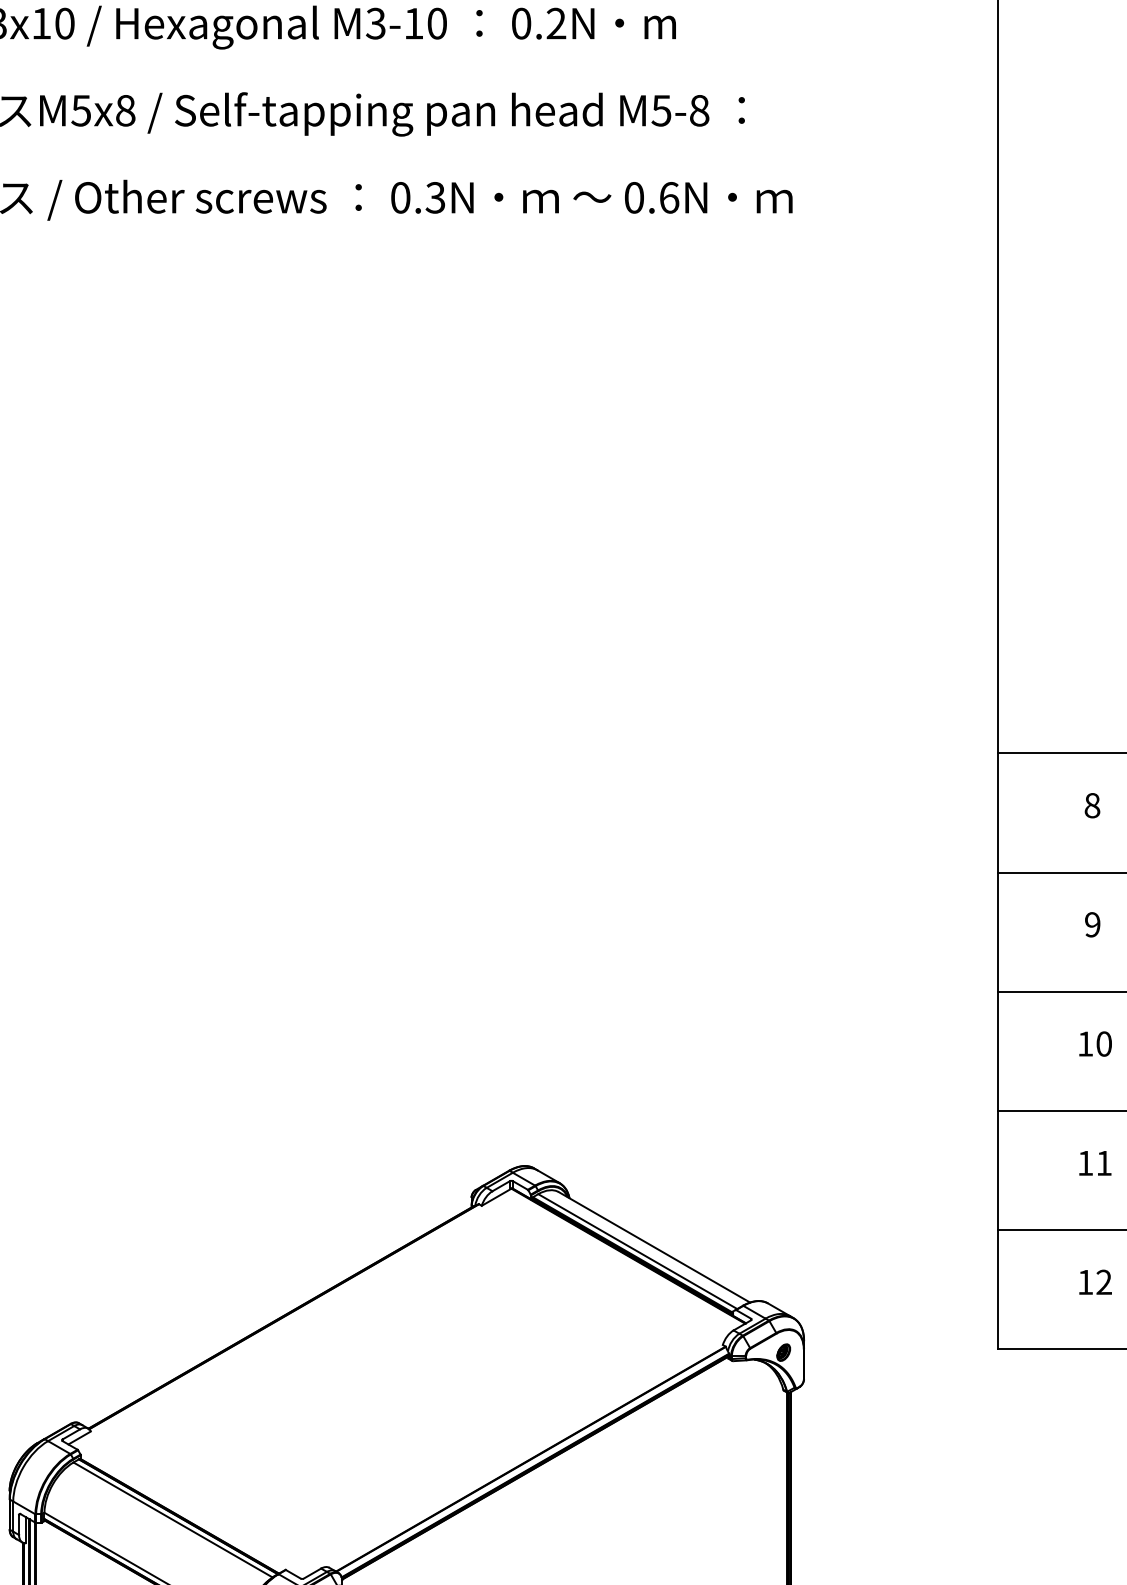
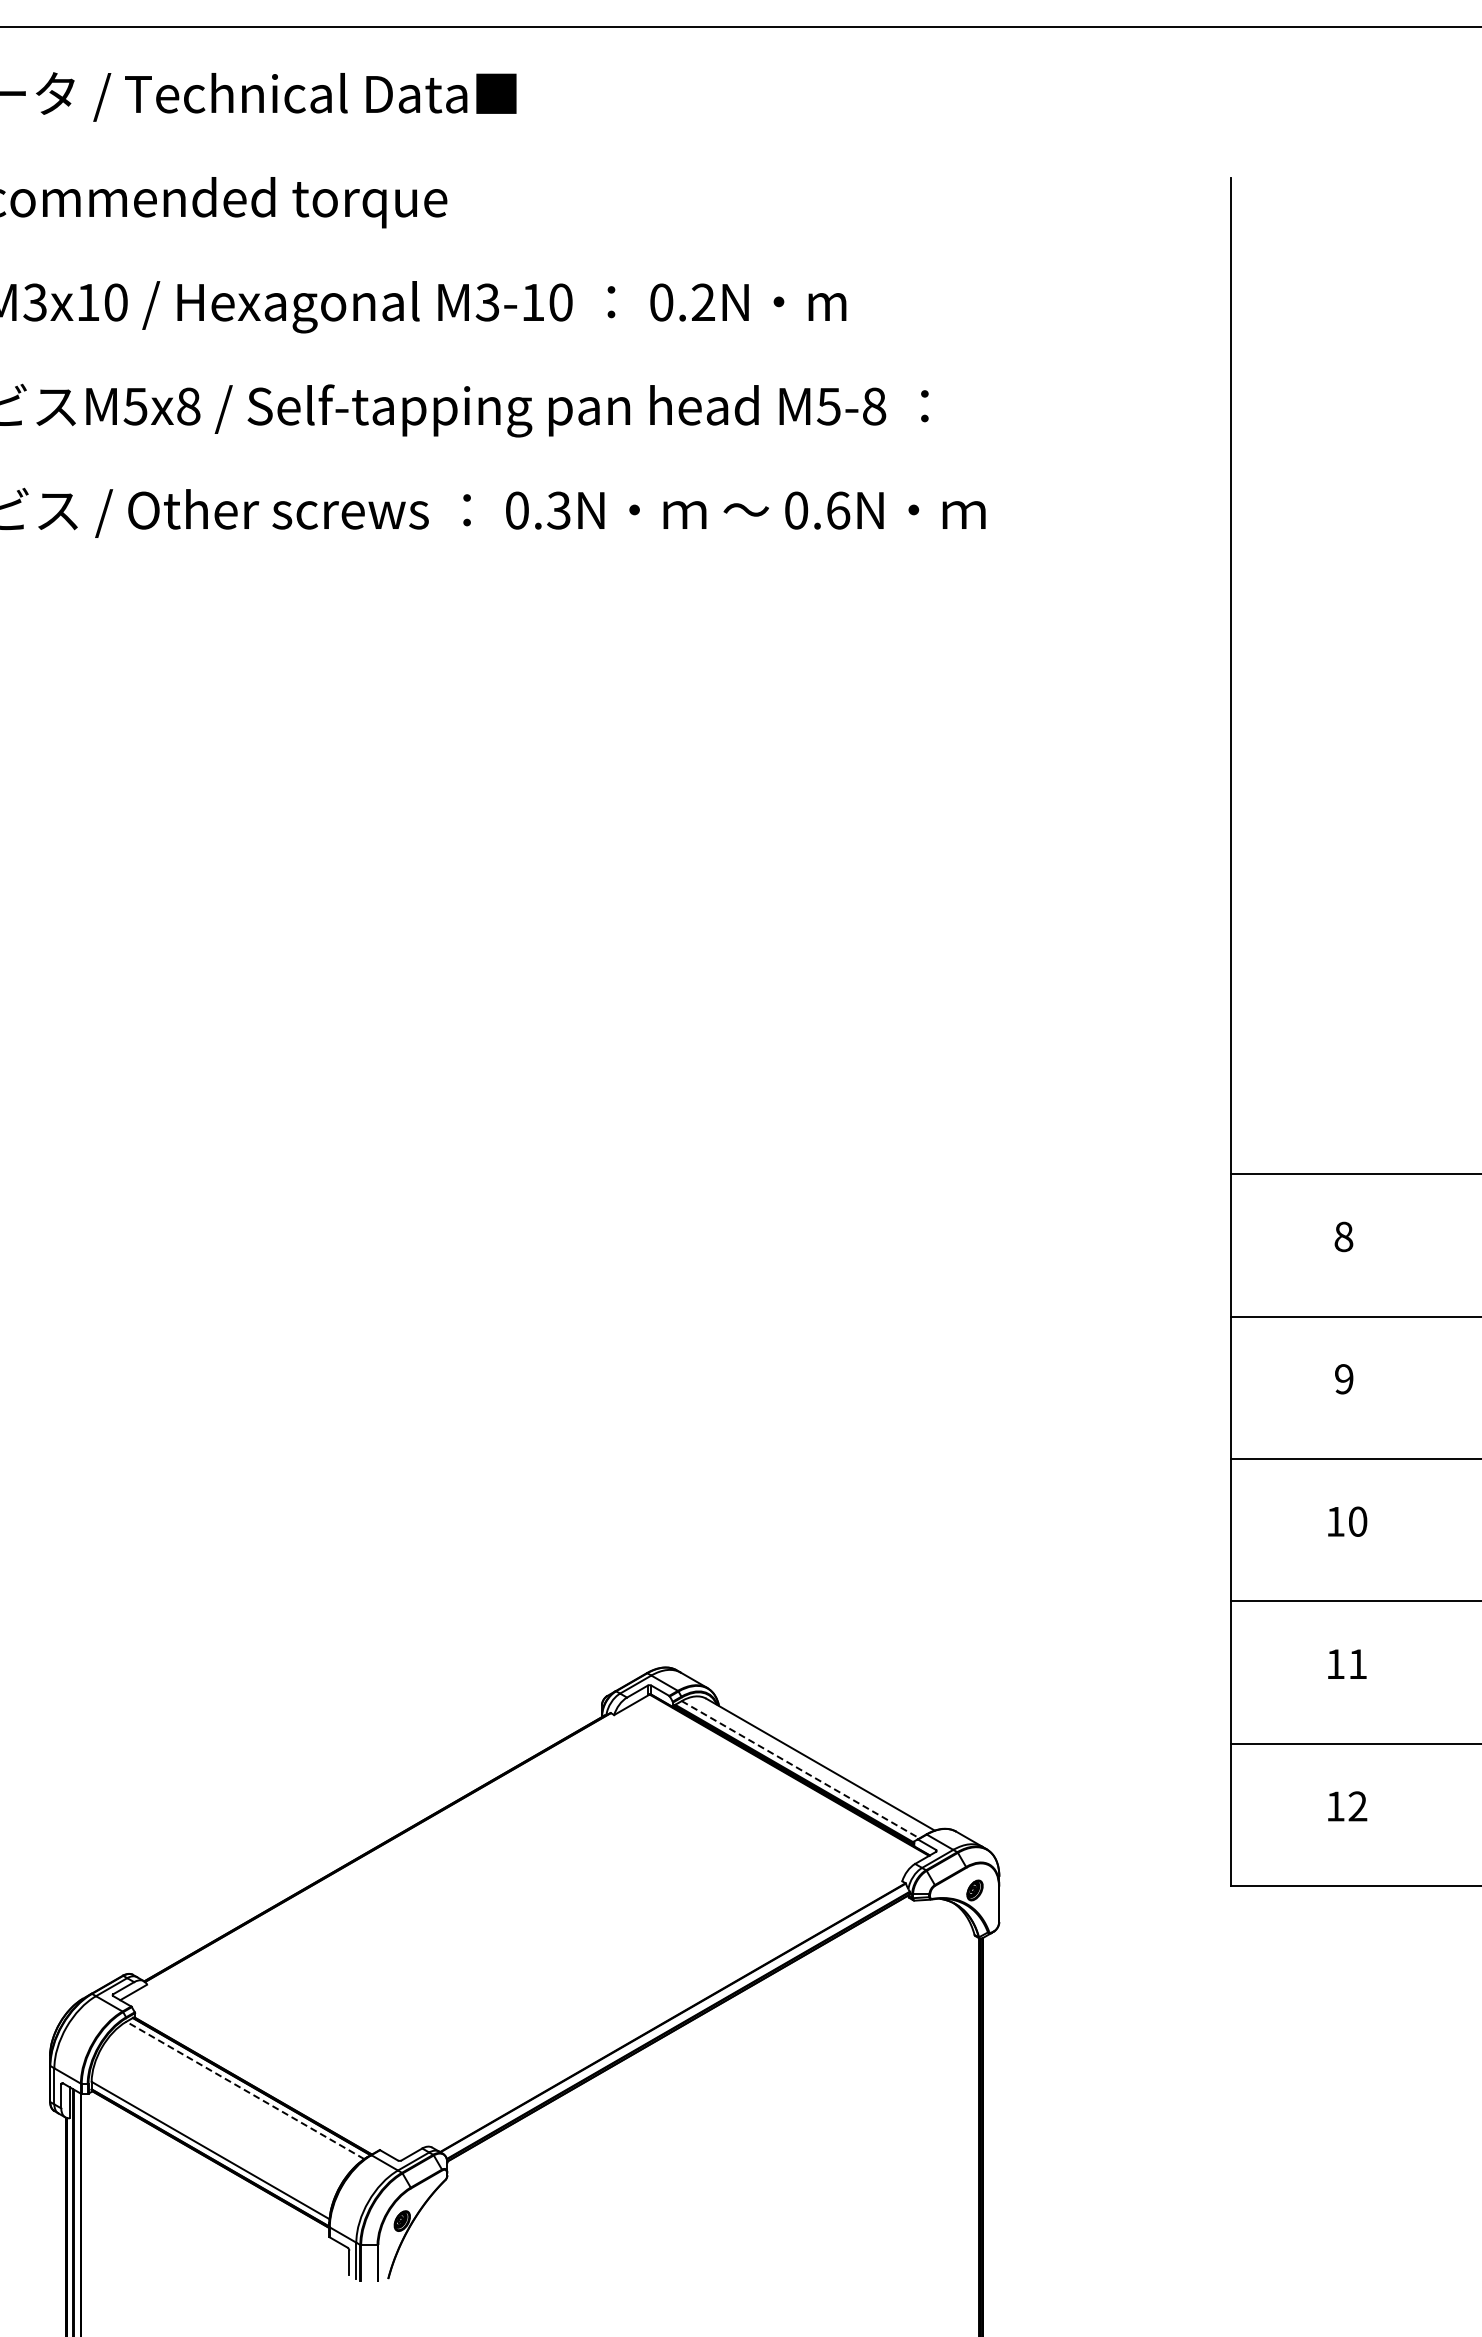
line: (638, 1252) -> (801, 1770), solid -> dashed
line: (172, 1520) -> (244, 2090), solid -> dashed

